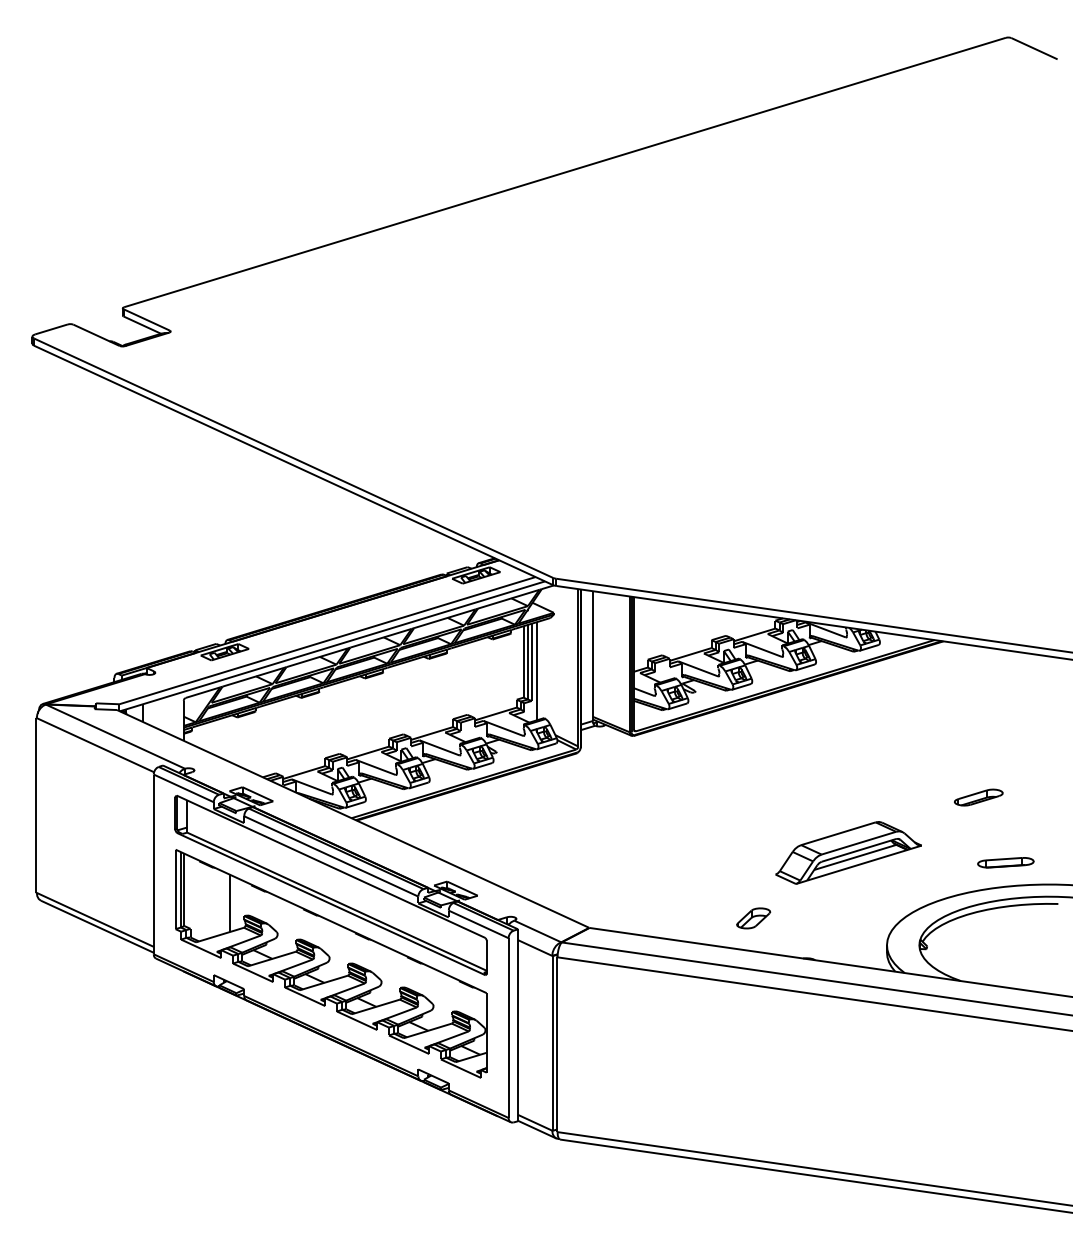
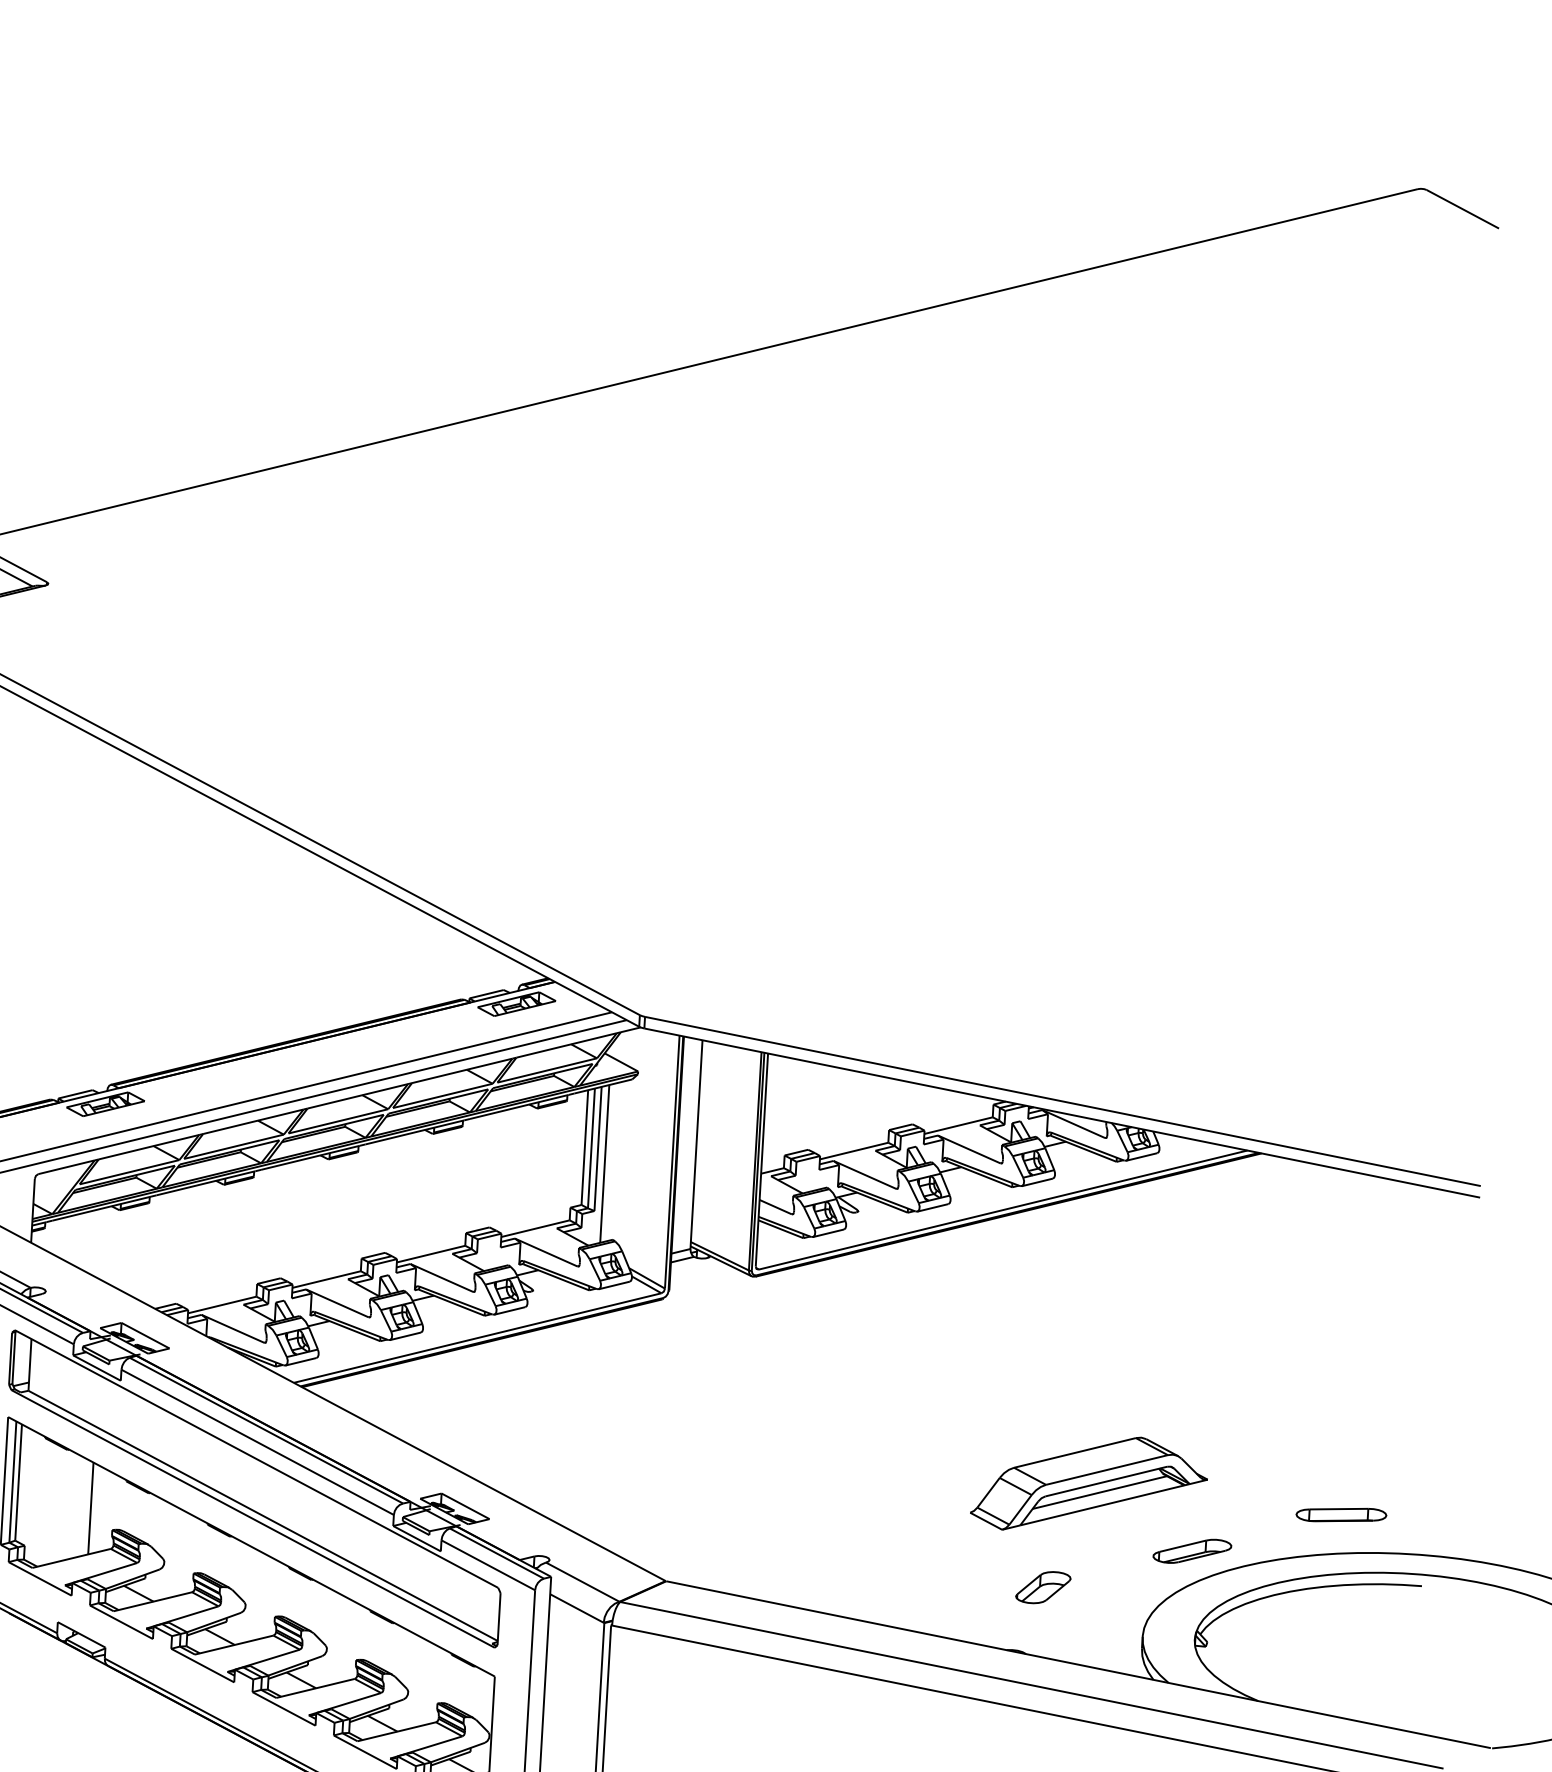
part: (978, 797) -> (1191, 1551), moved
part: (753, 918) -> (1043, 1587), moved

